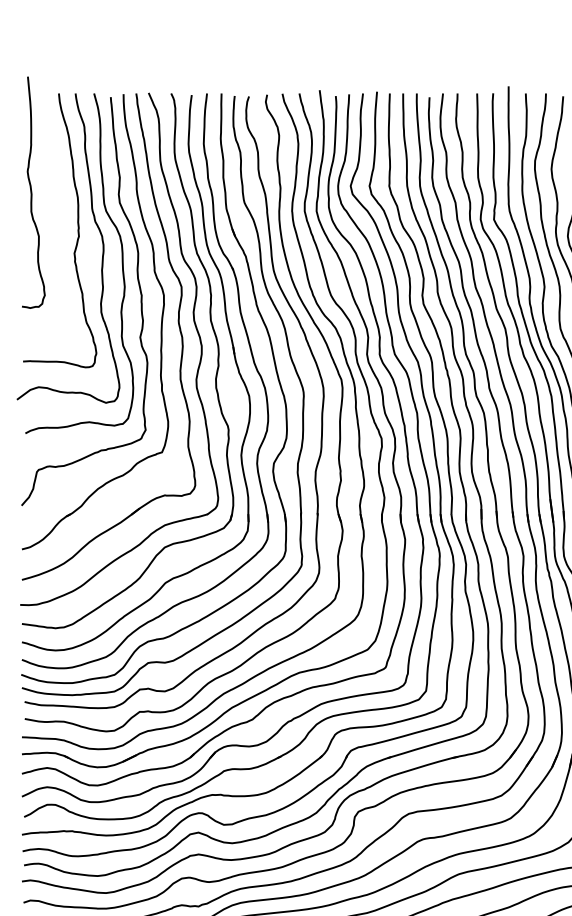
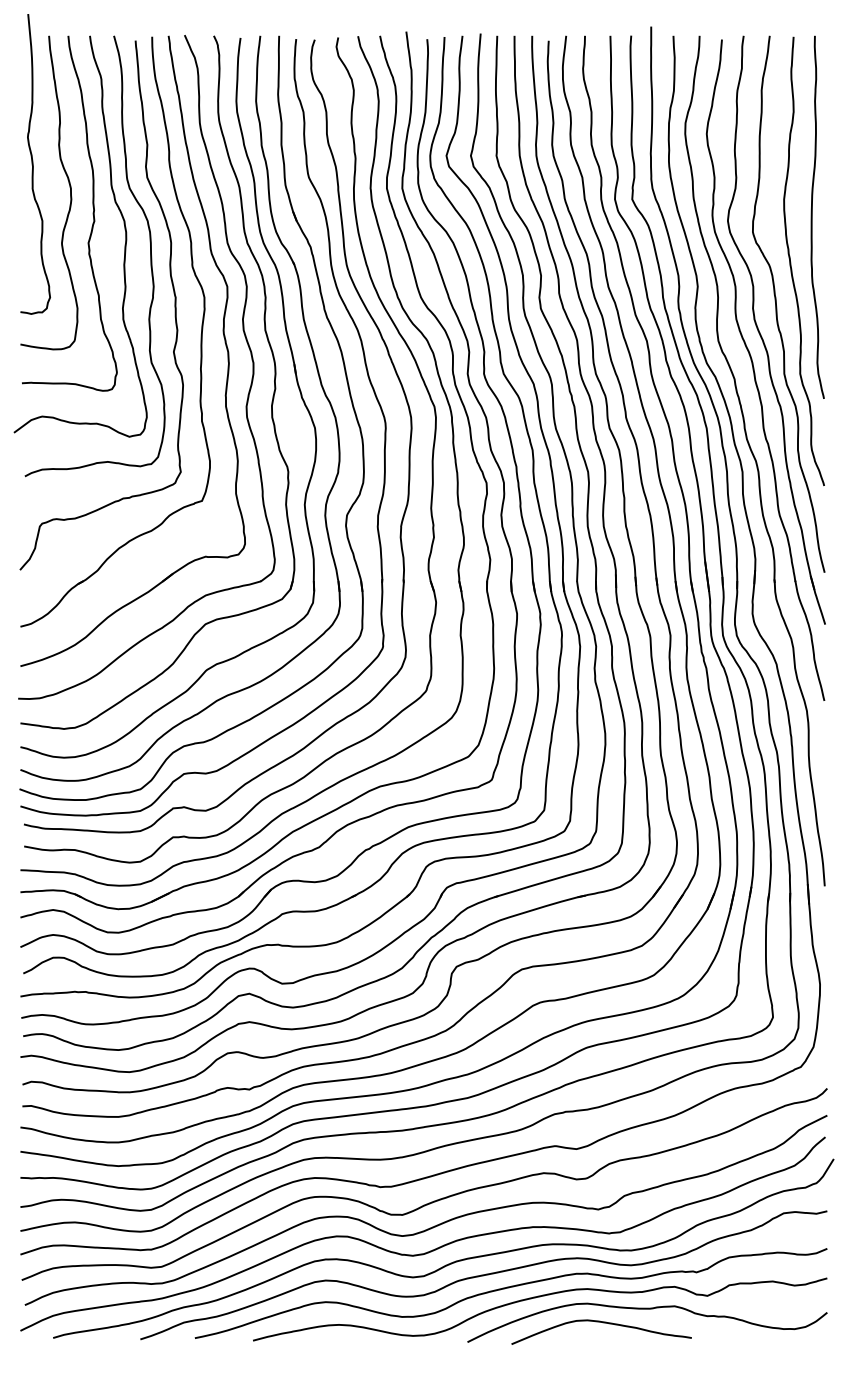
curve: (59, 210) -> (69, 187), added

